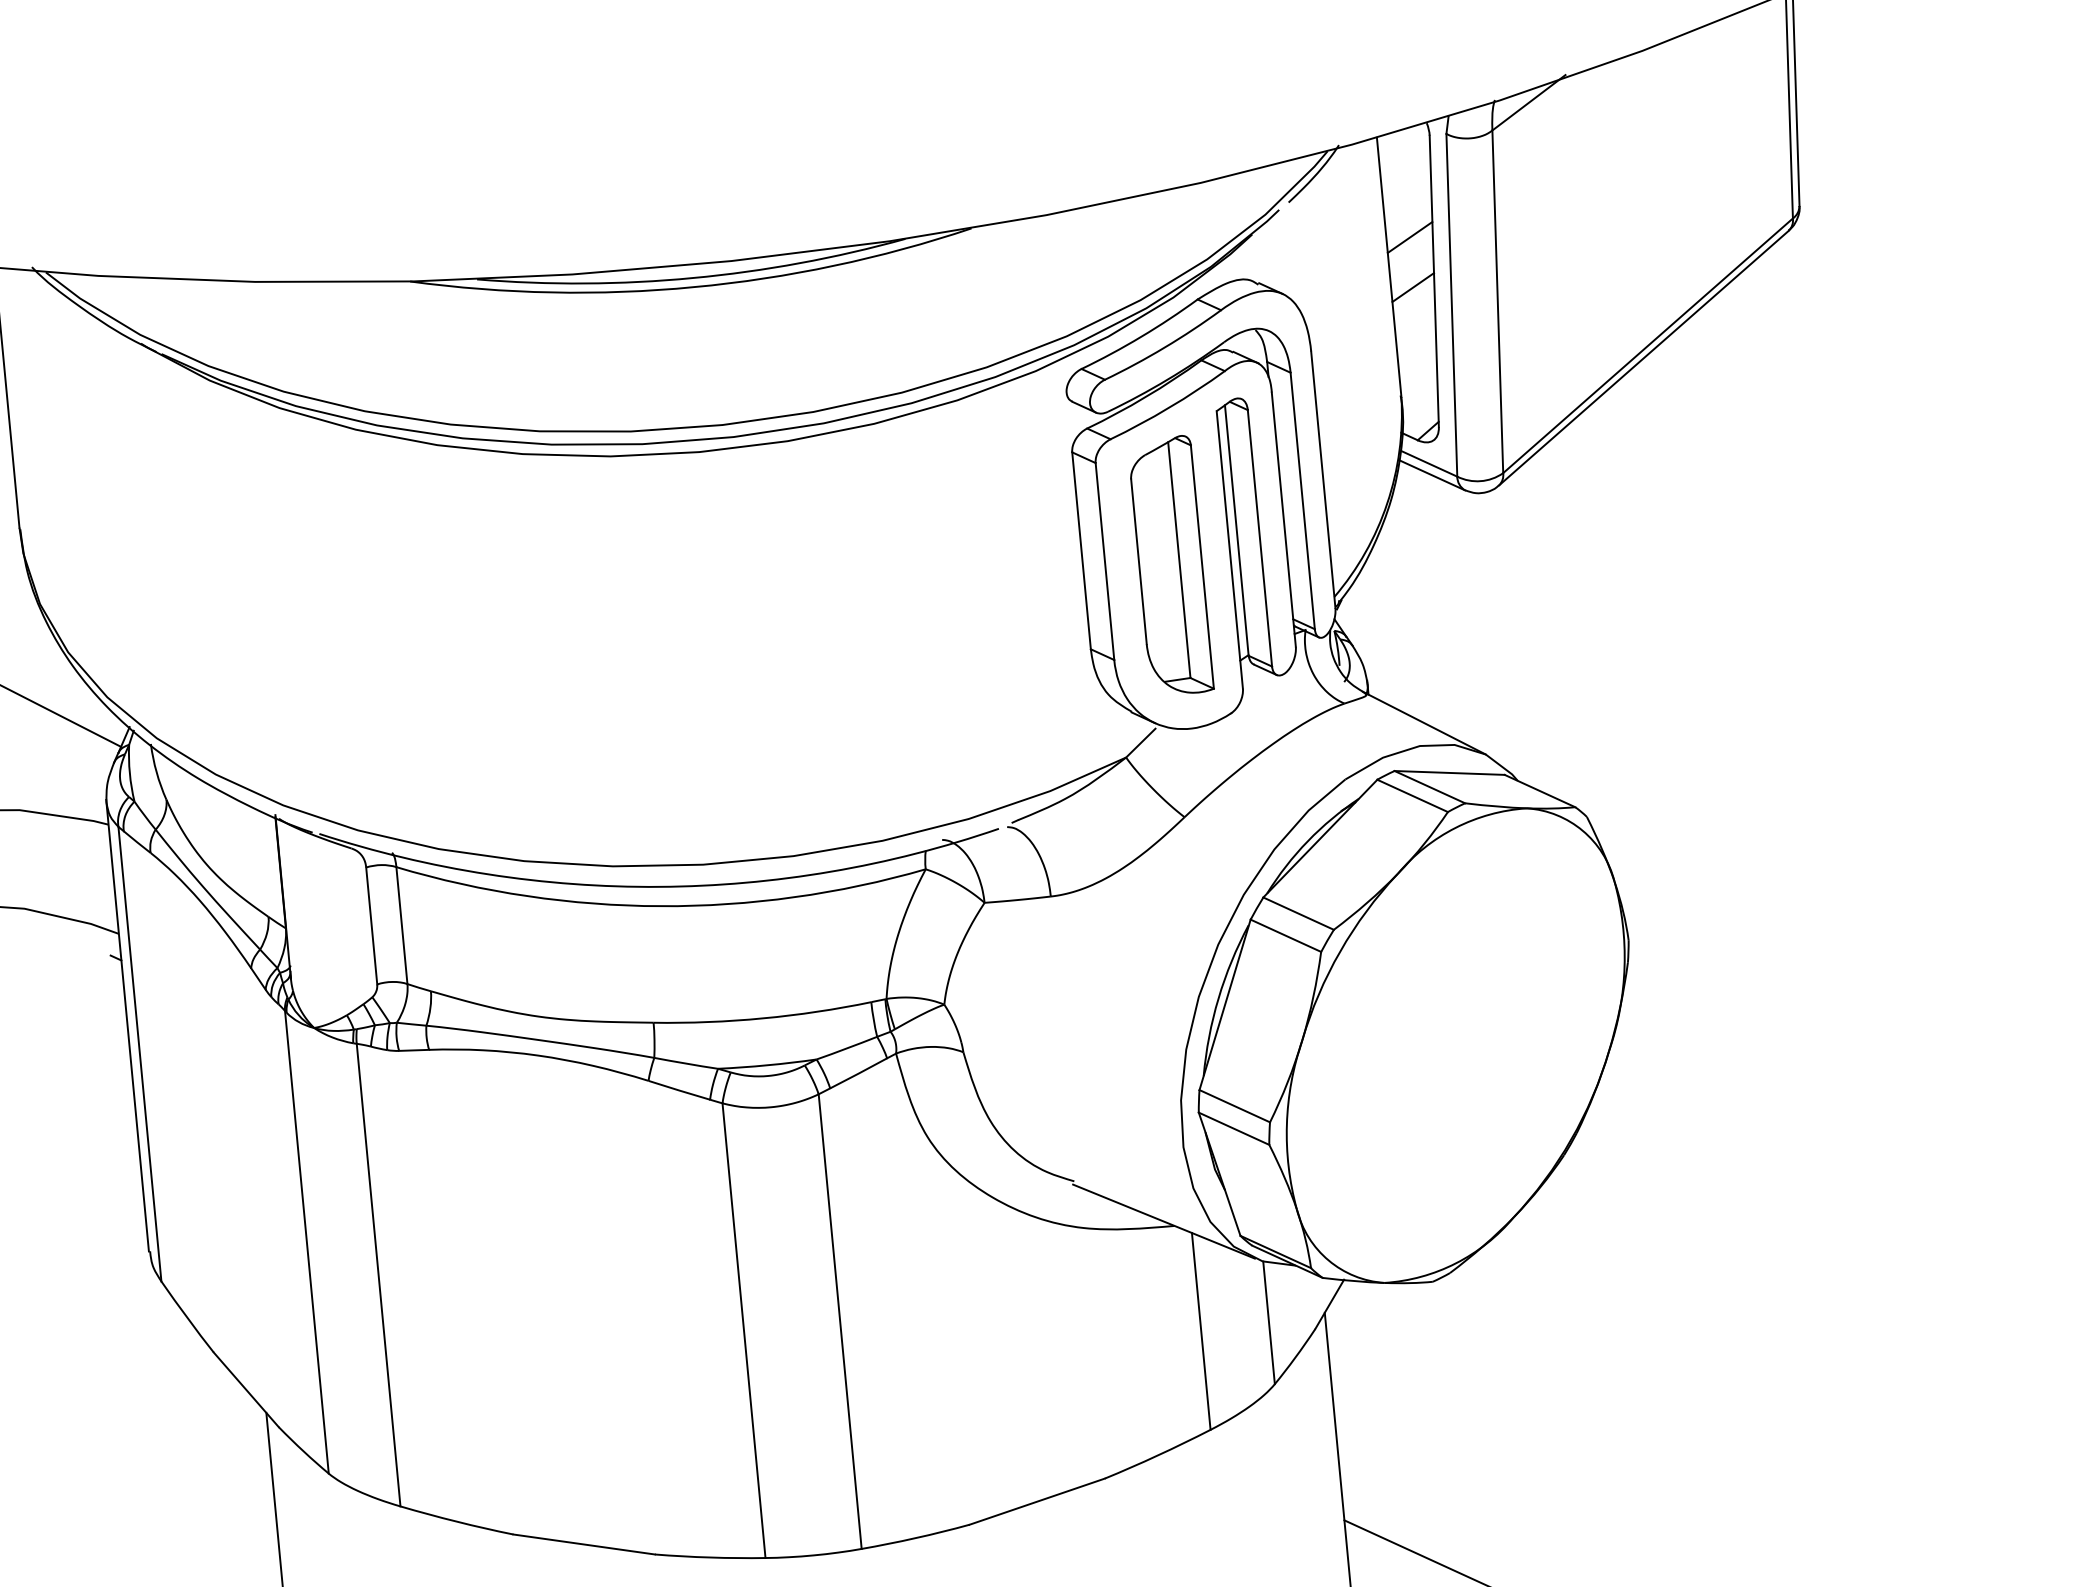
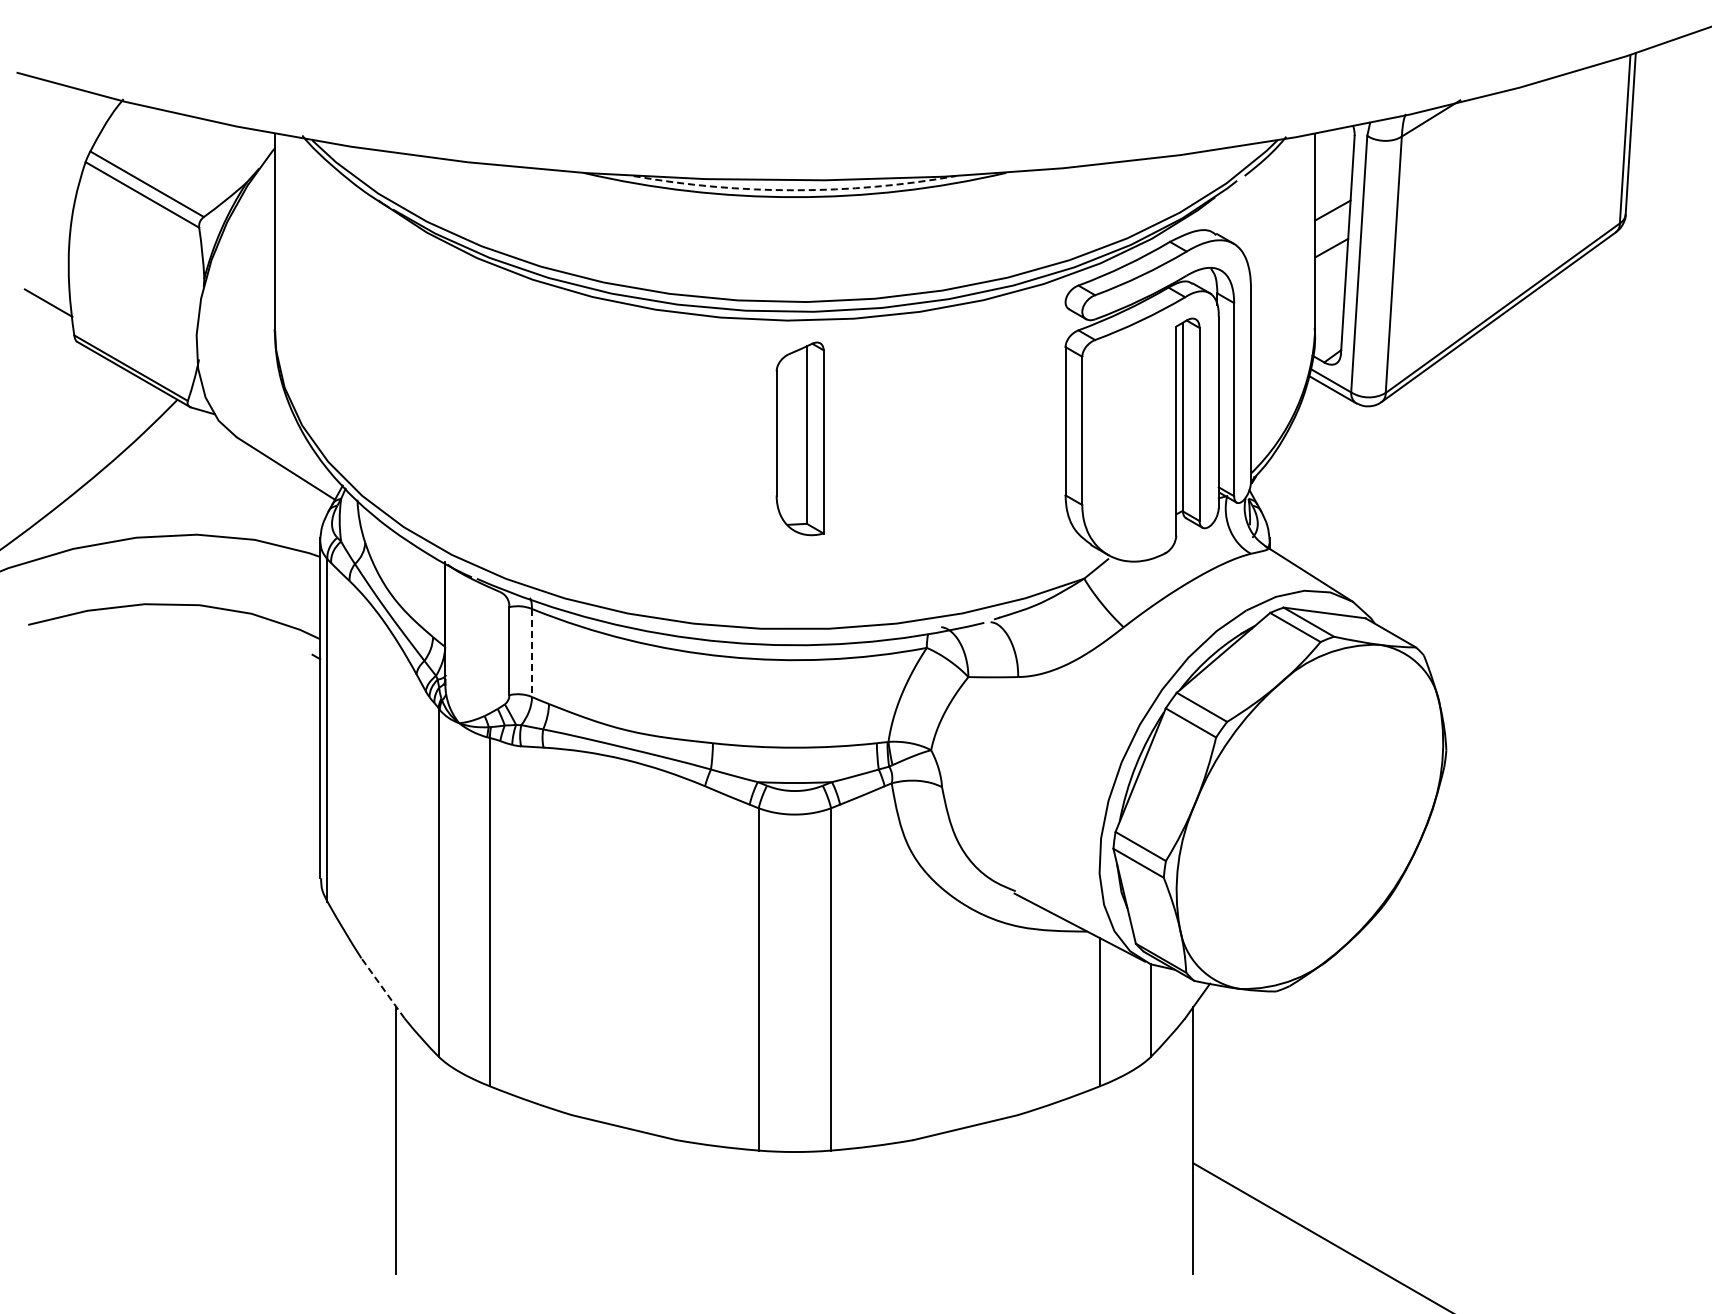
arc: (692, 278) -> (794, 190), solid -> dashed
part: (1169, 565) -> (799, 438), moved
line: (401, 926) -> (531, 653), solid -> dashed
line: (246, 1389) -> (383, 988), solid -> dashed

